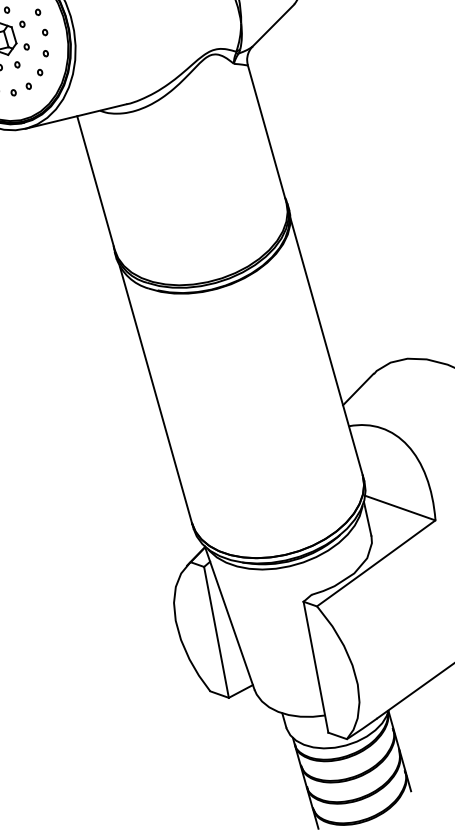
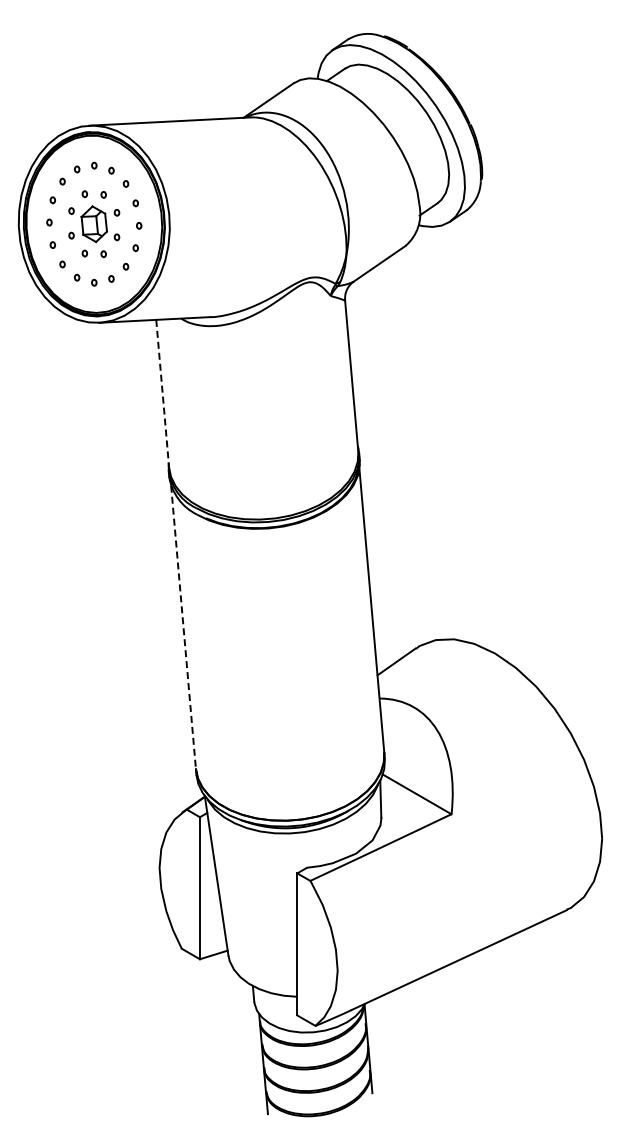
line: (95, 183) -> (162, 394), solid -> dashed
line: (155, 394) -> (183, 627), solid -> dashed

